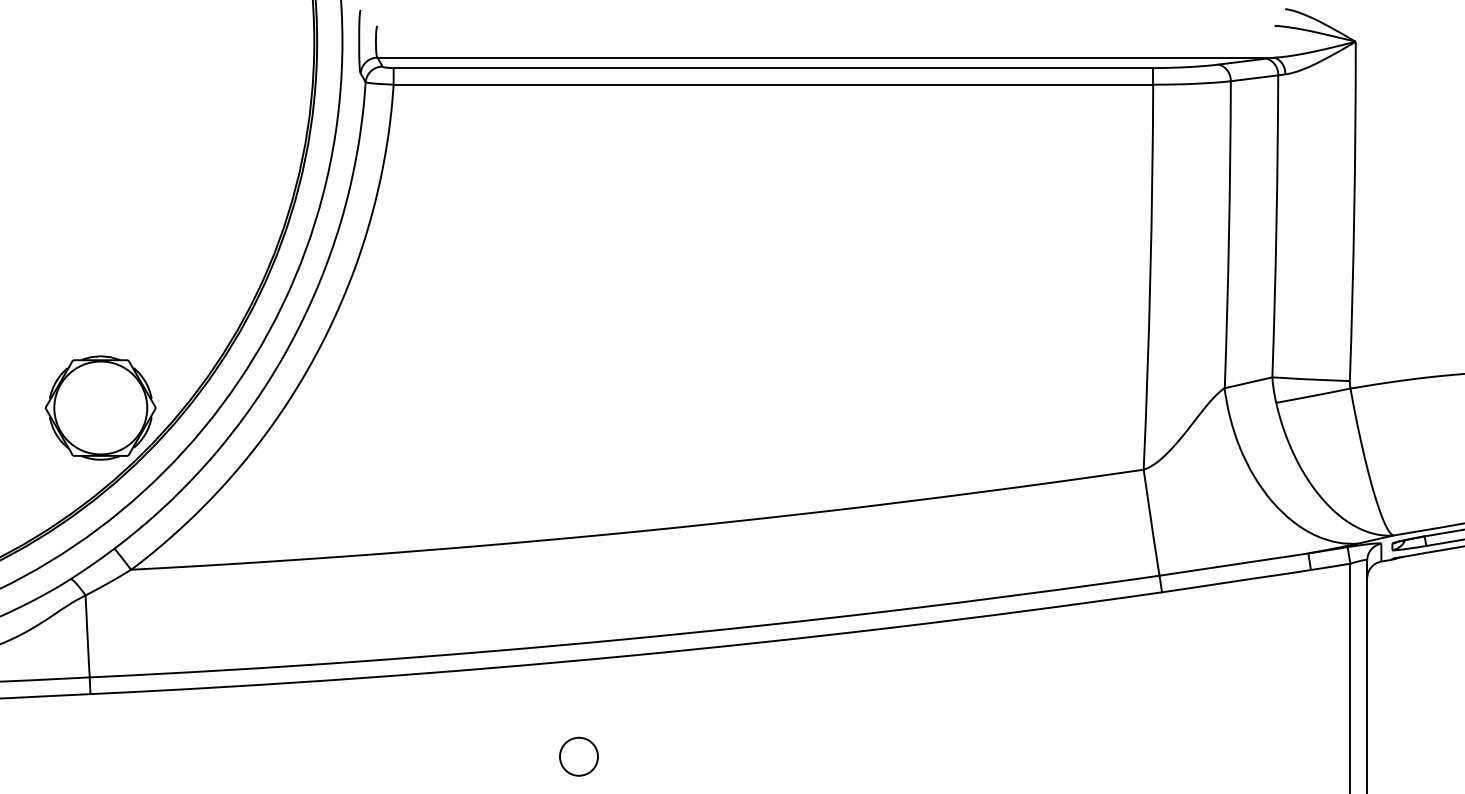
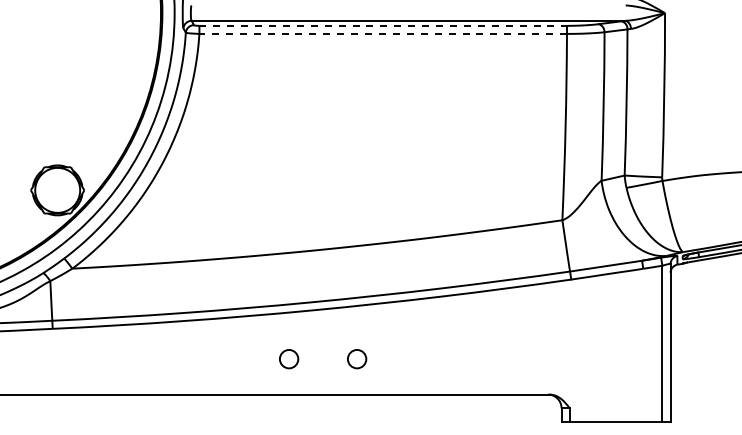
line: (774, 67) -> (383, 25), solid -> dashed
line: (774, 83) -> (383, 33), solid -> dashed
circle: (720, 757) -> (357, 359), added

